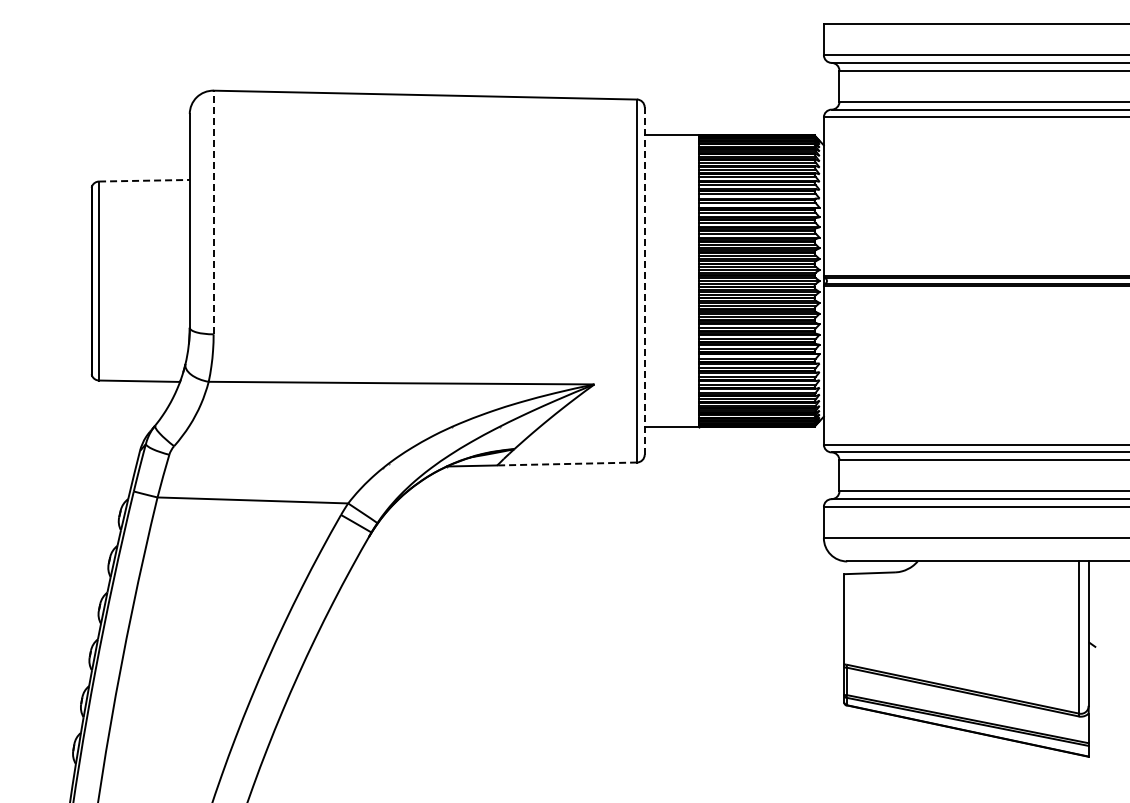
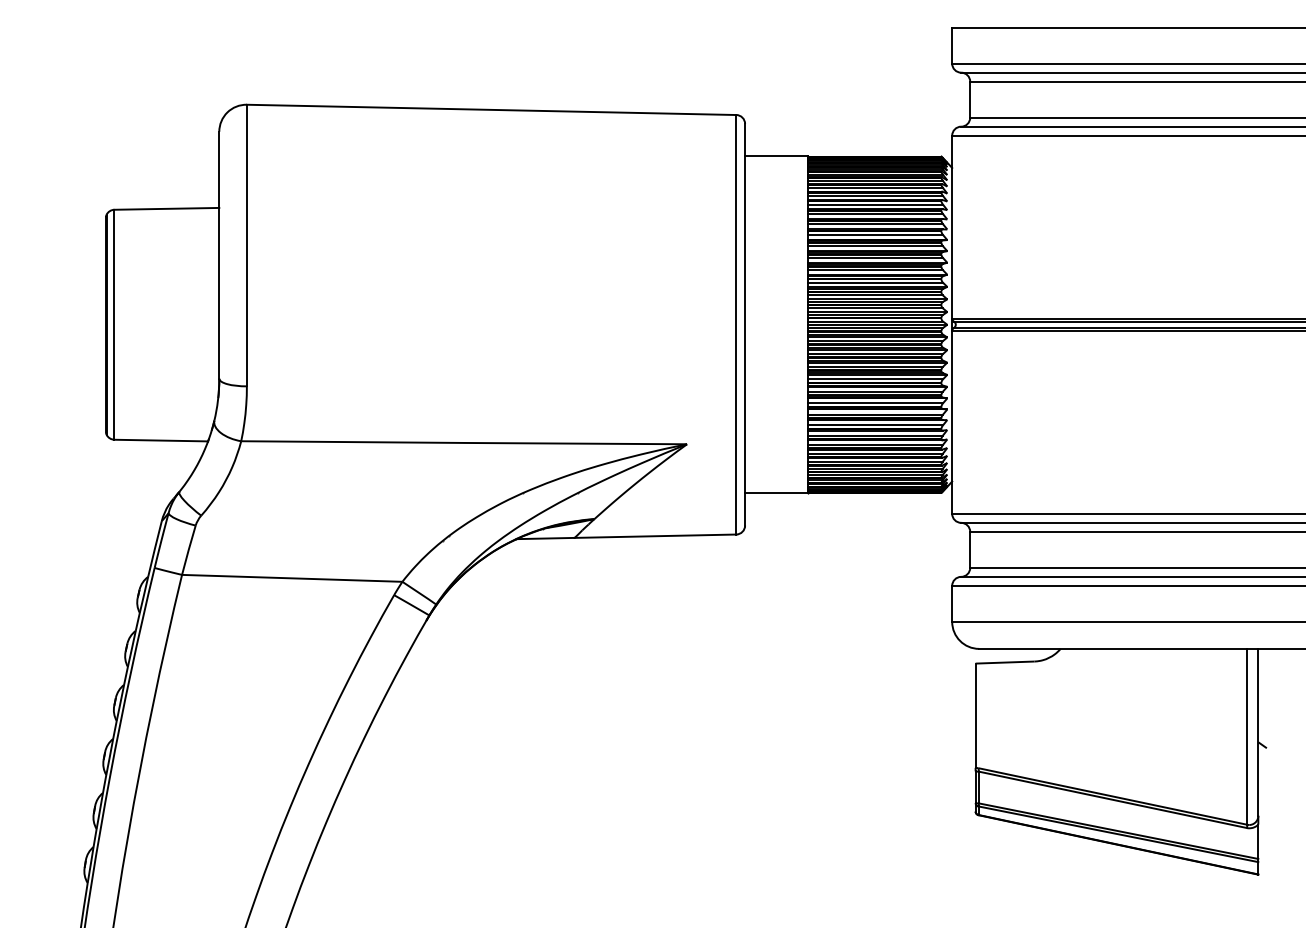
line: (144, 180) -> (166, 208), dashed -> solid
line: (213, 212) -> (246, 245), dashed -> solid
line: (644, 281) -> (744, 325), dashed -> solid
line: (566, 464) -> (654, 536), dashed -> solid

